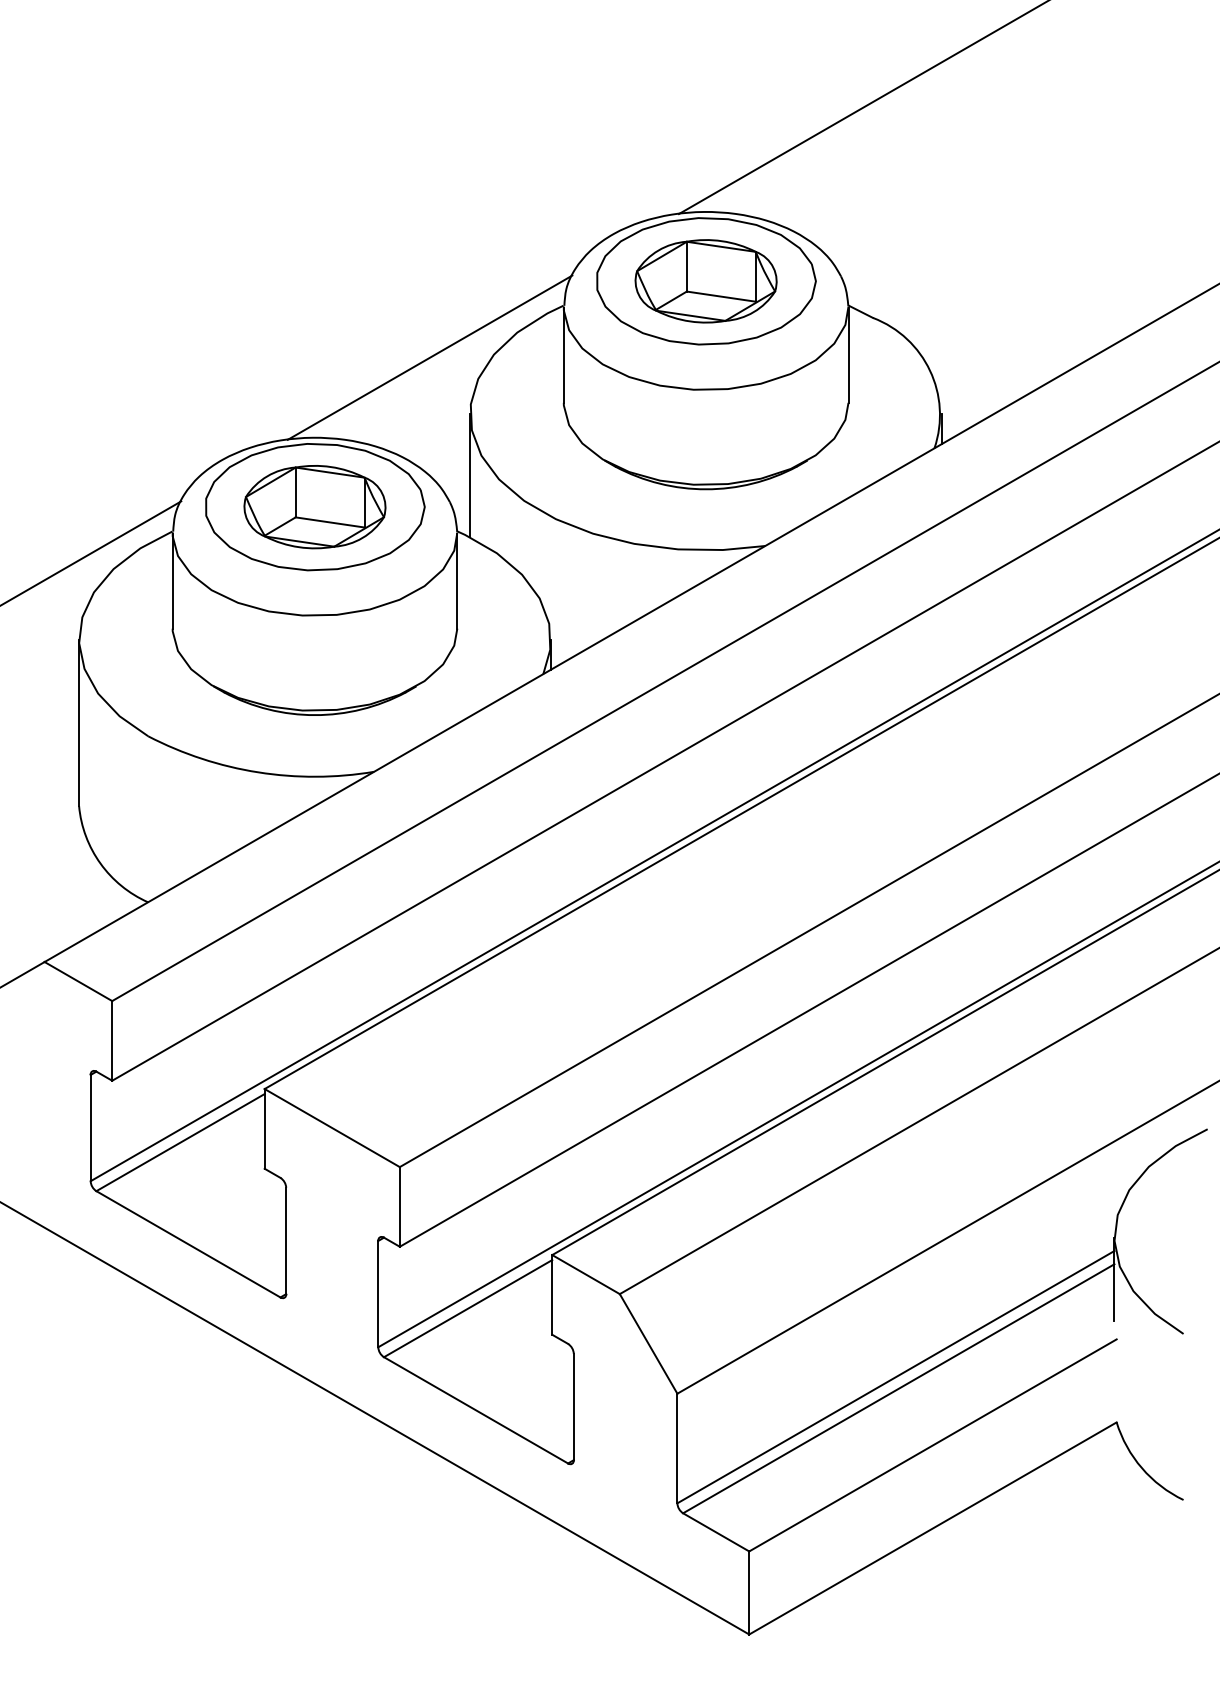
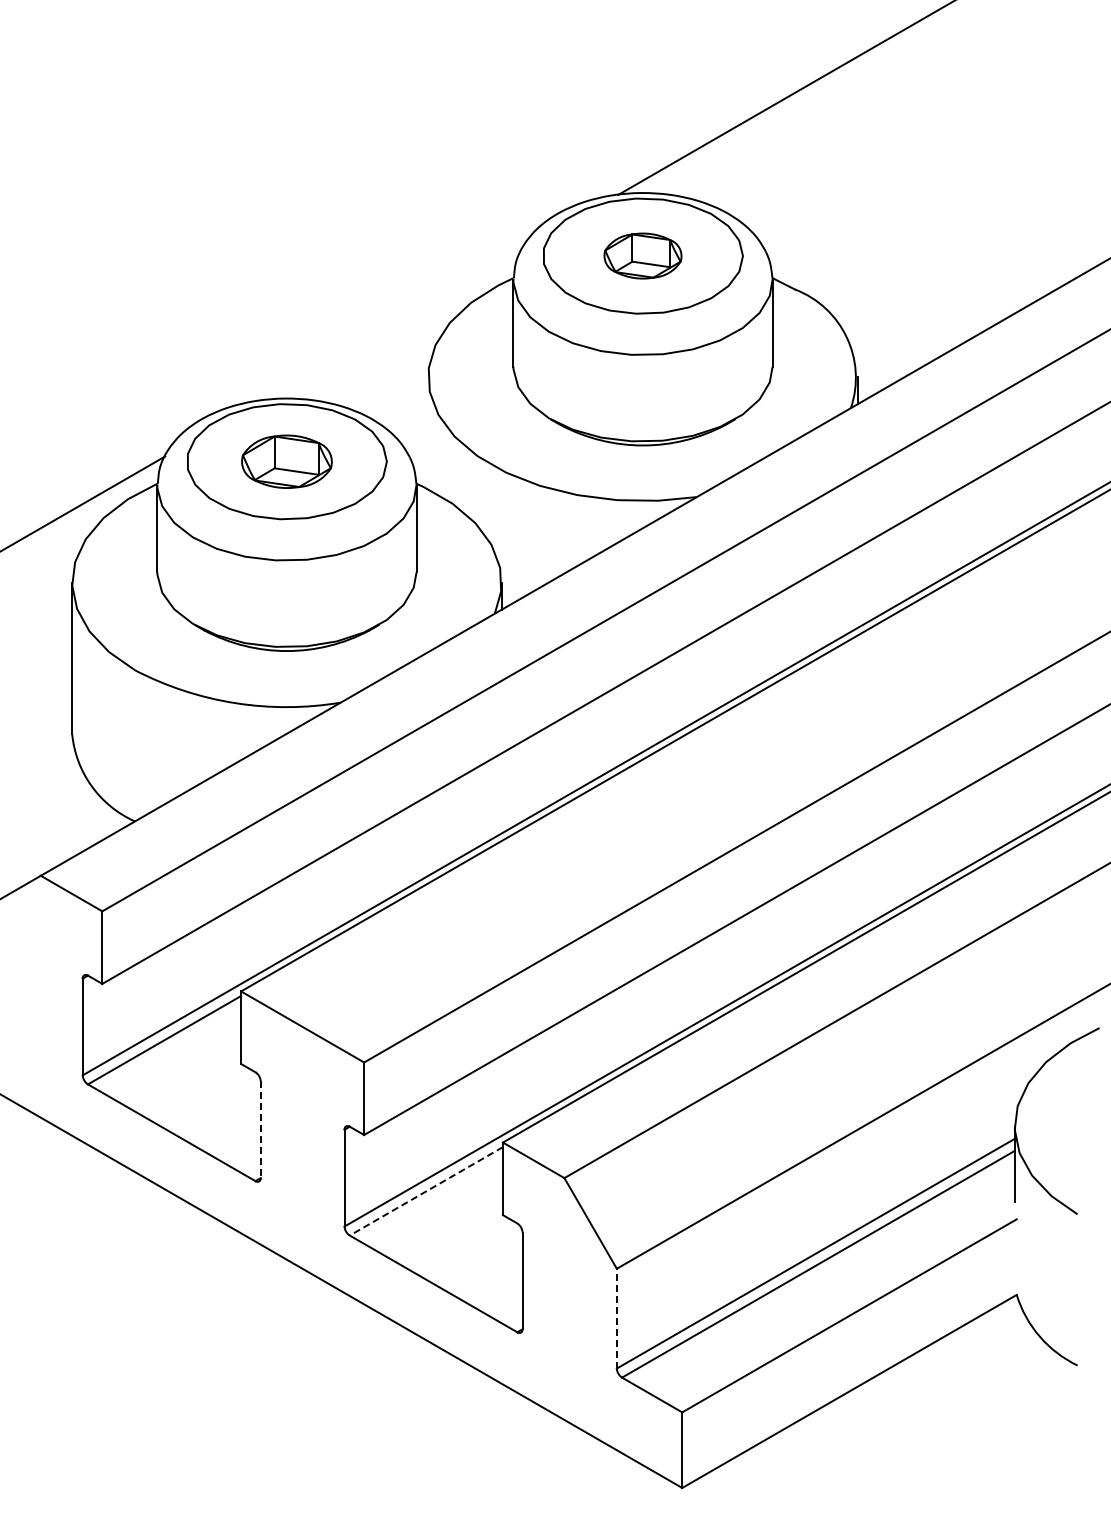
part: (705, 280) -> (642, 255), size x0.6
line: (429, 357) -> (391, 325), removed
line: (470, 476) -> (428, 433), removed
part: (314, 506) -> (286, 461), size x0.7
line: (285, 1241) -> (260, 1130), solid -> dashed
line: (467, 1308) -> (425, 1191), solid -> dashed
line: (677, 1448) -> (616, 1318), solid -> dashed

